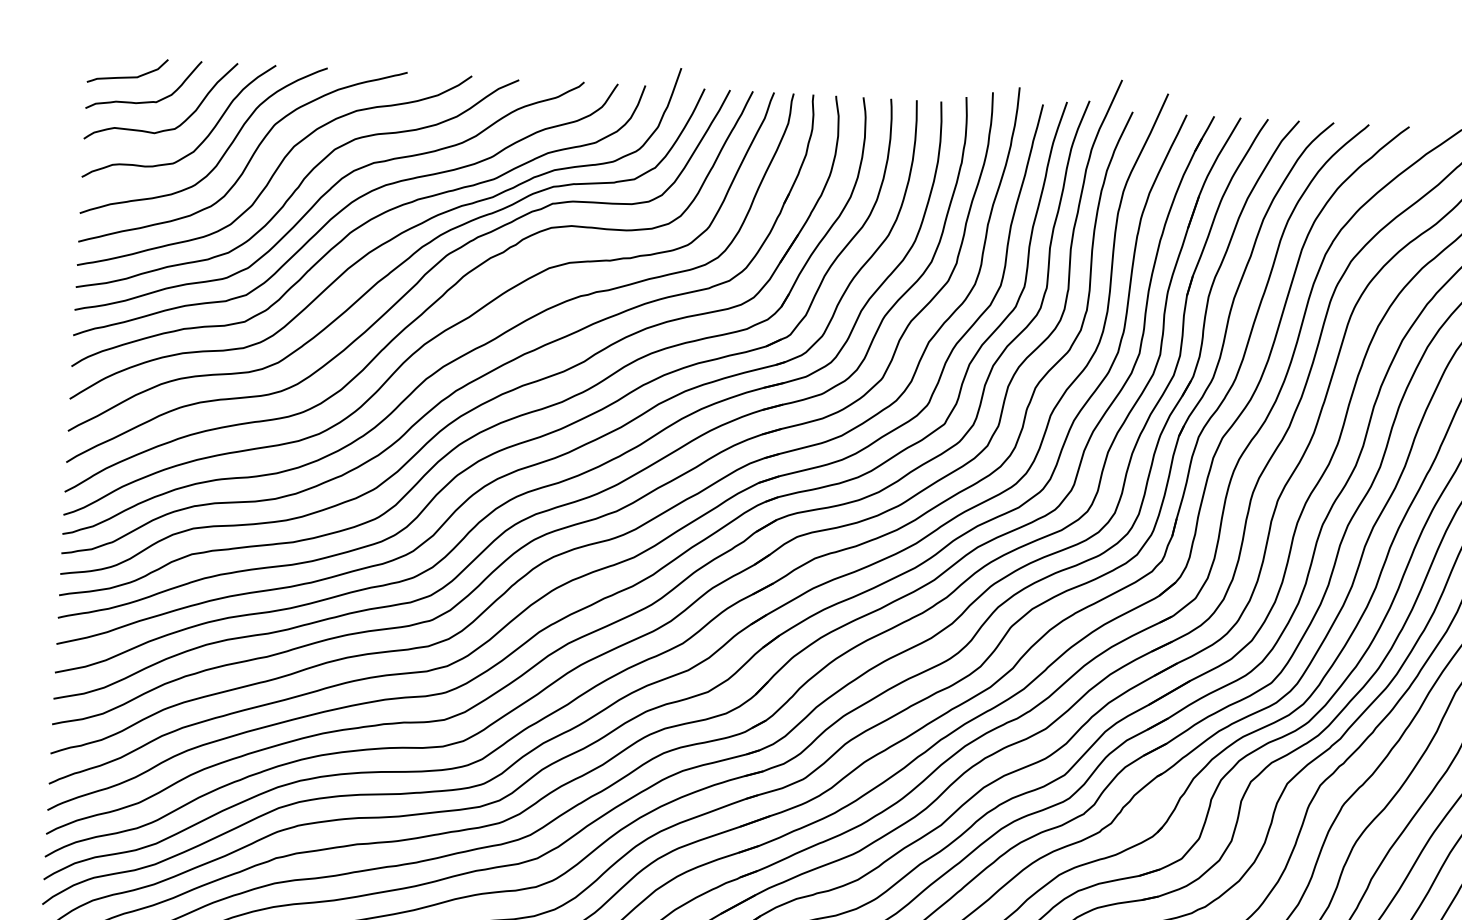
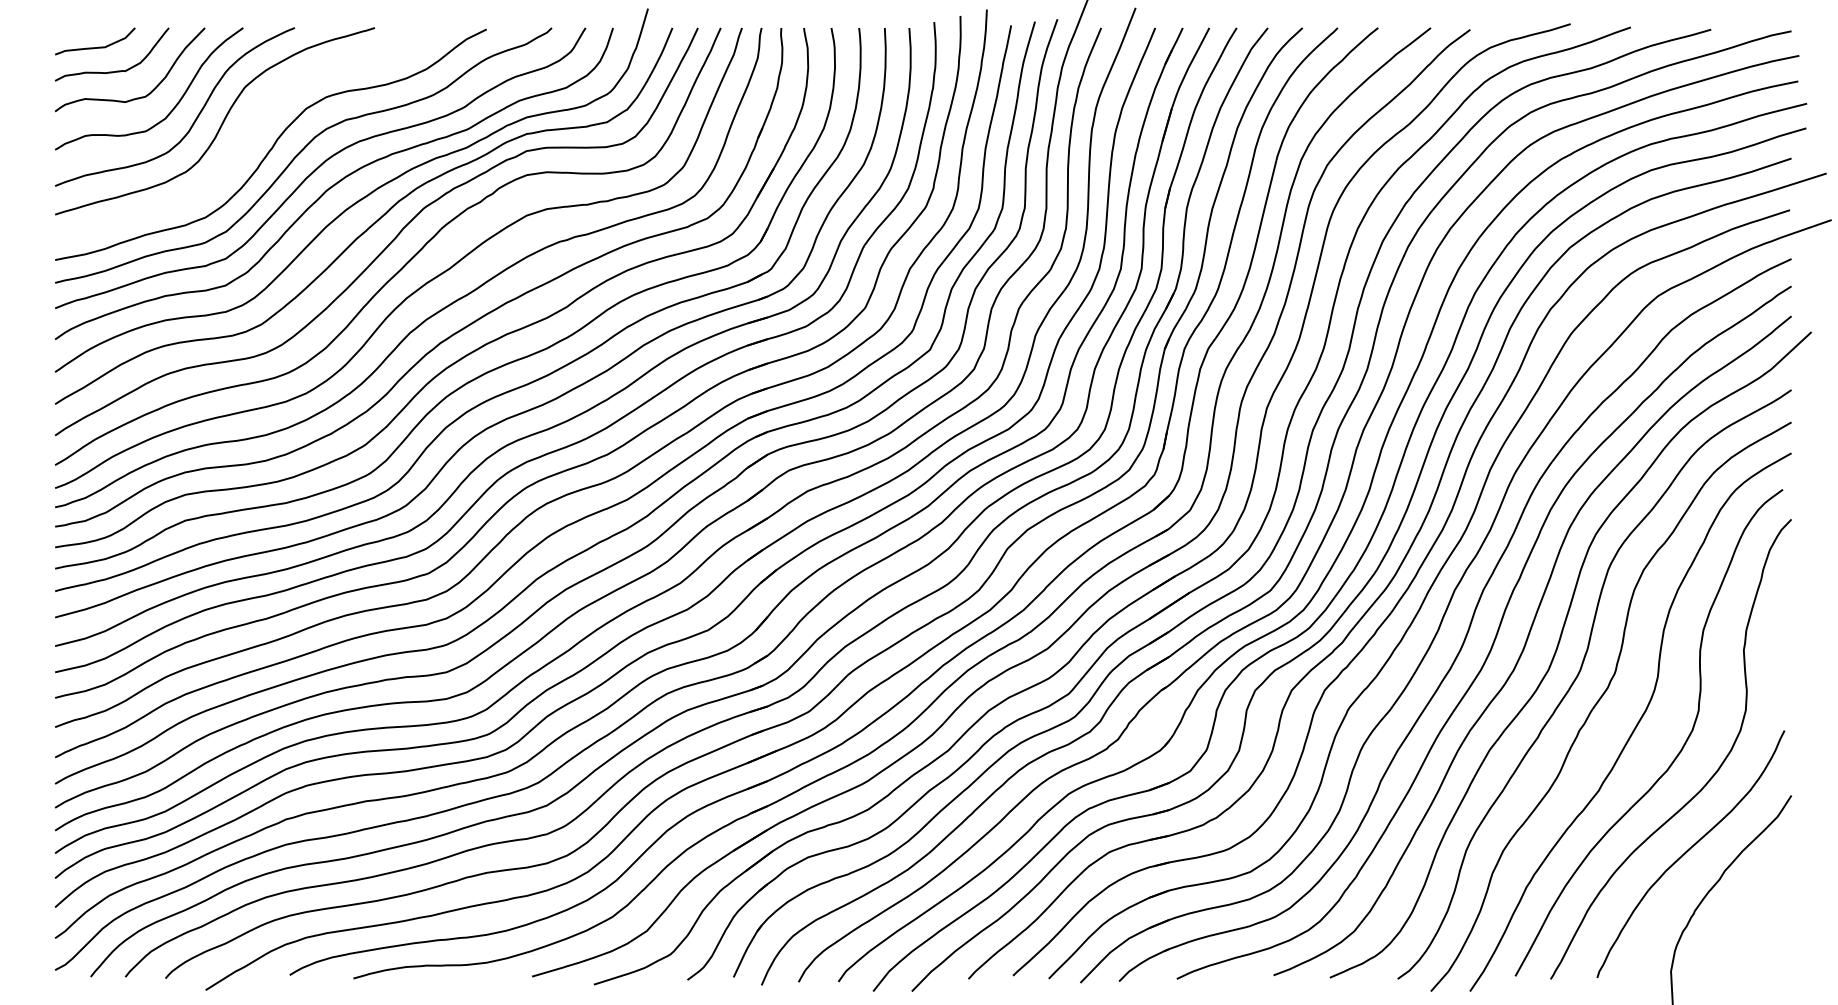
curve: (275, 170) -> (248, 132), removed

